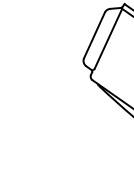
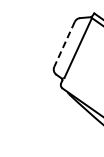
line: (94, 35) -> (64, 44), solid -> dashed

